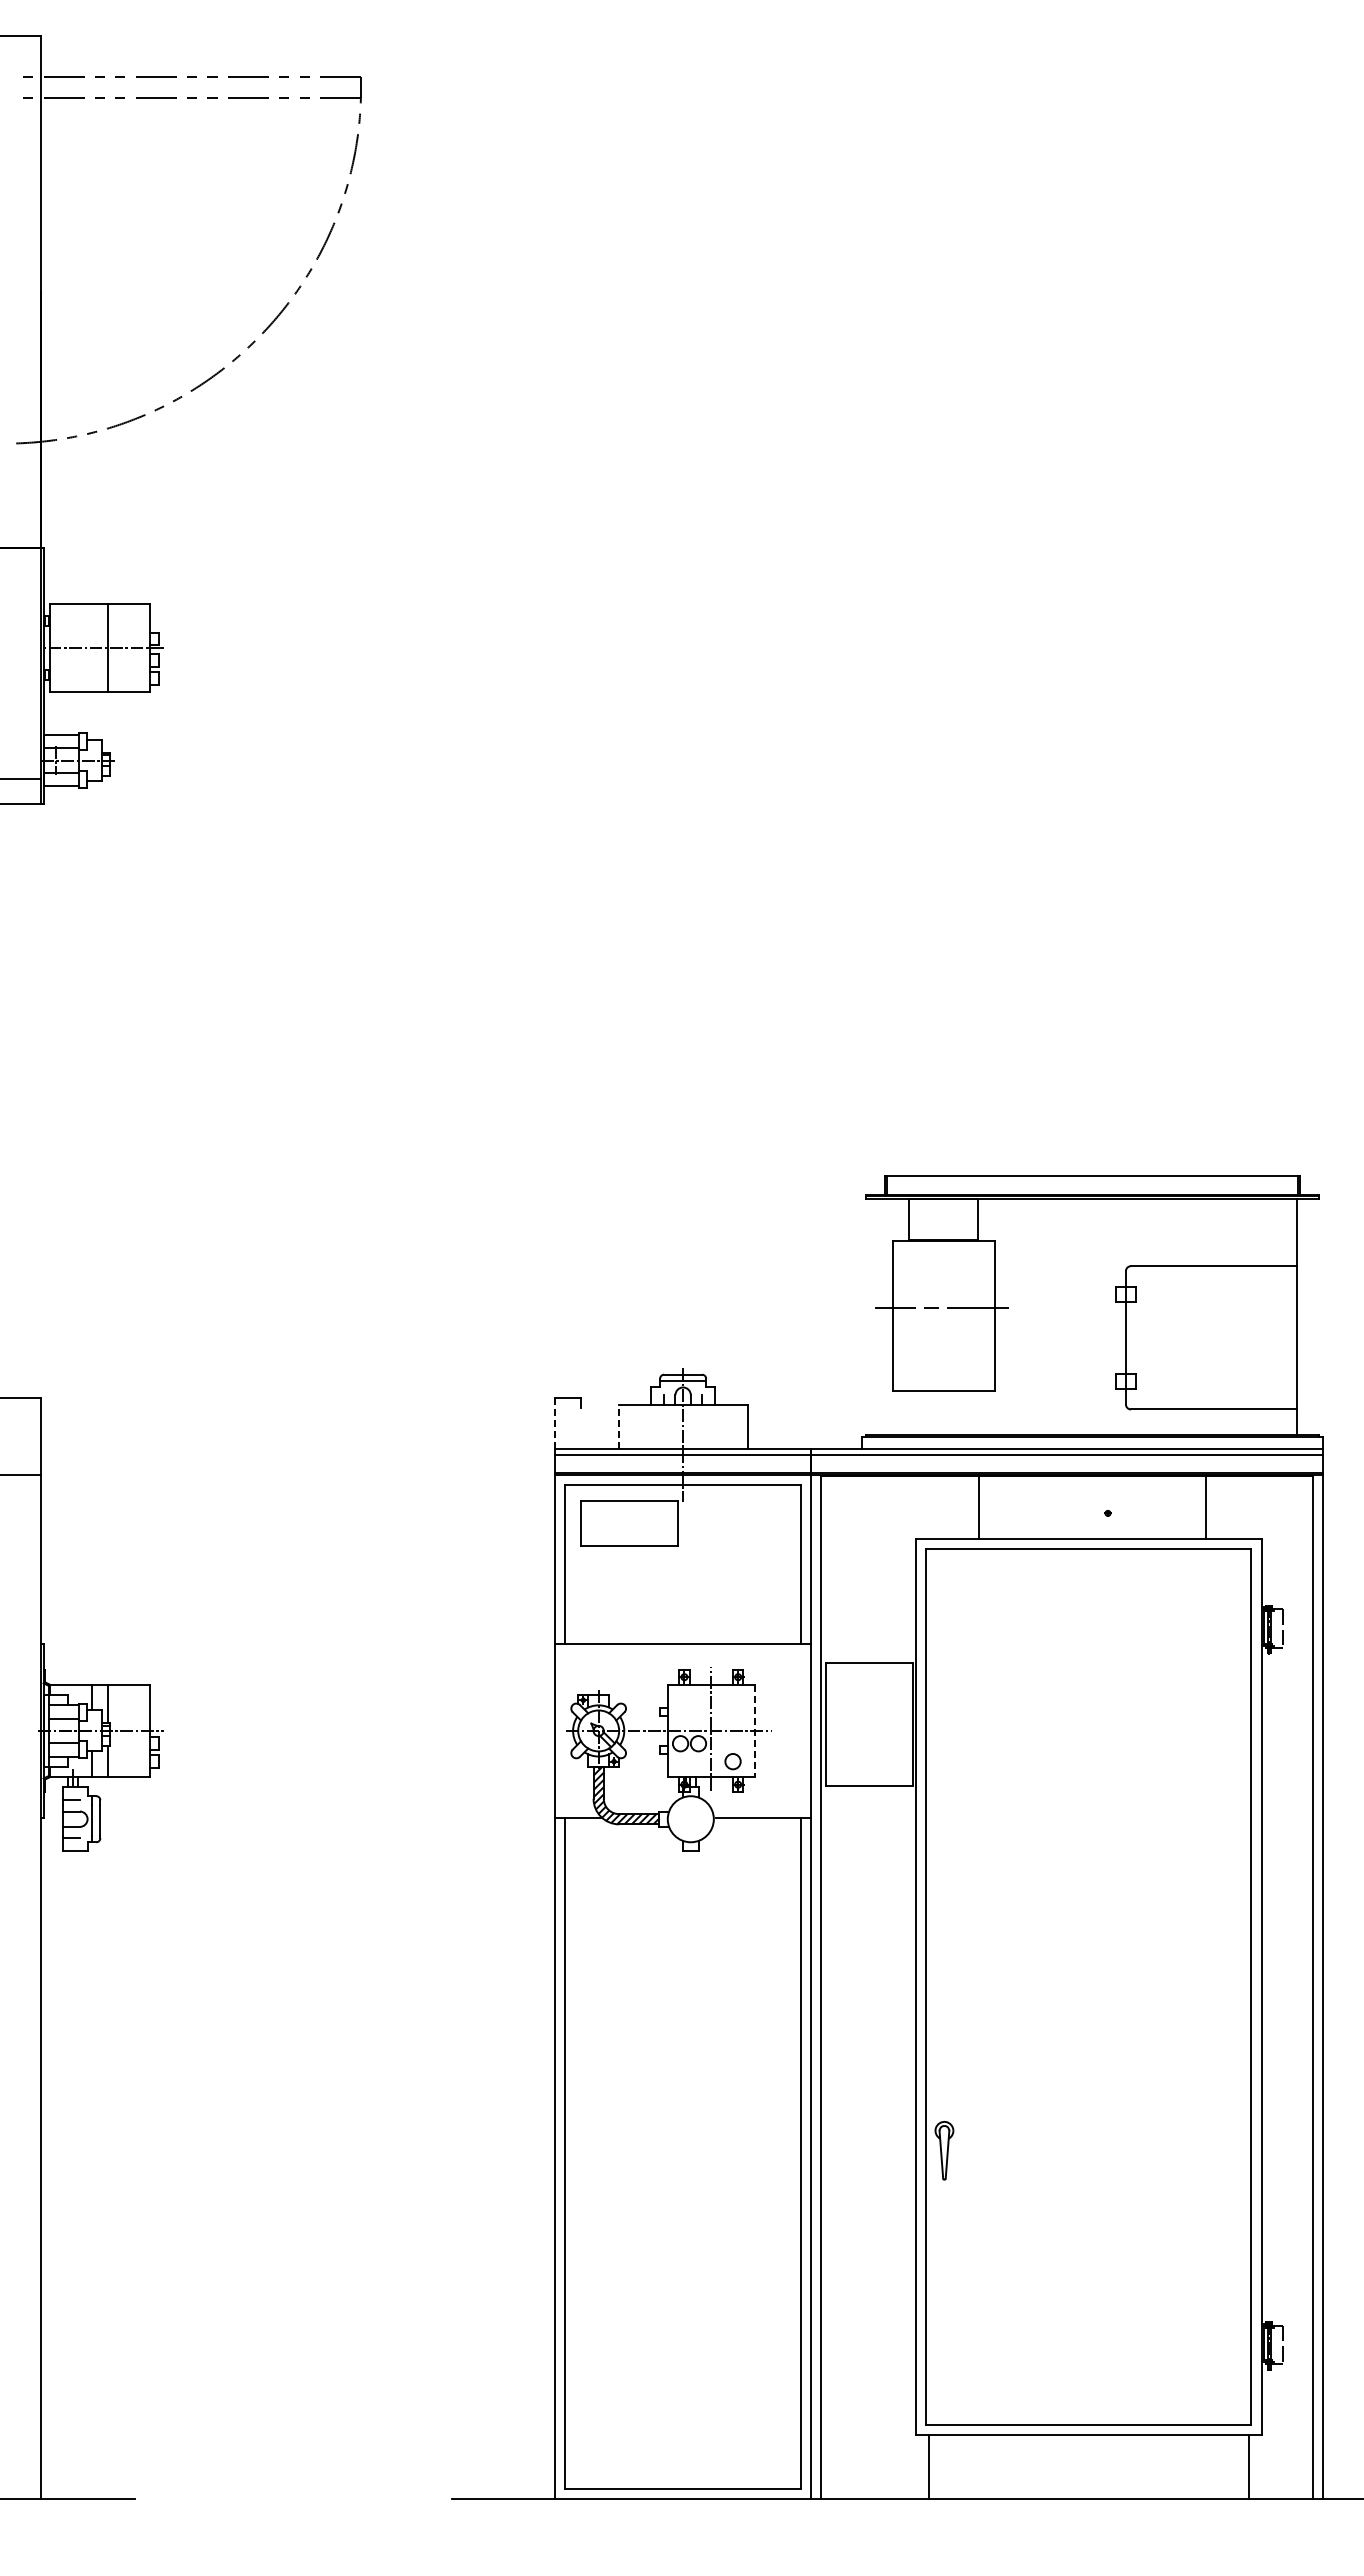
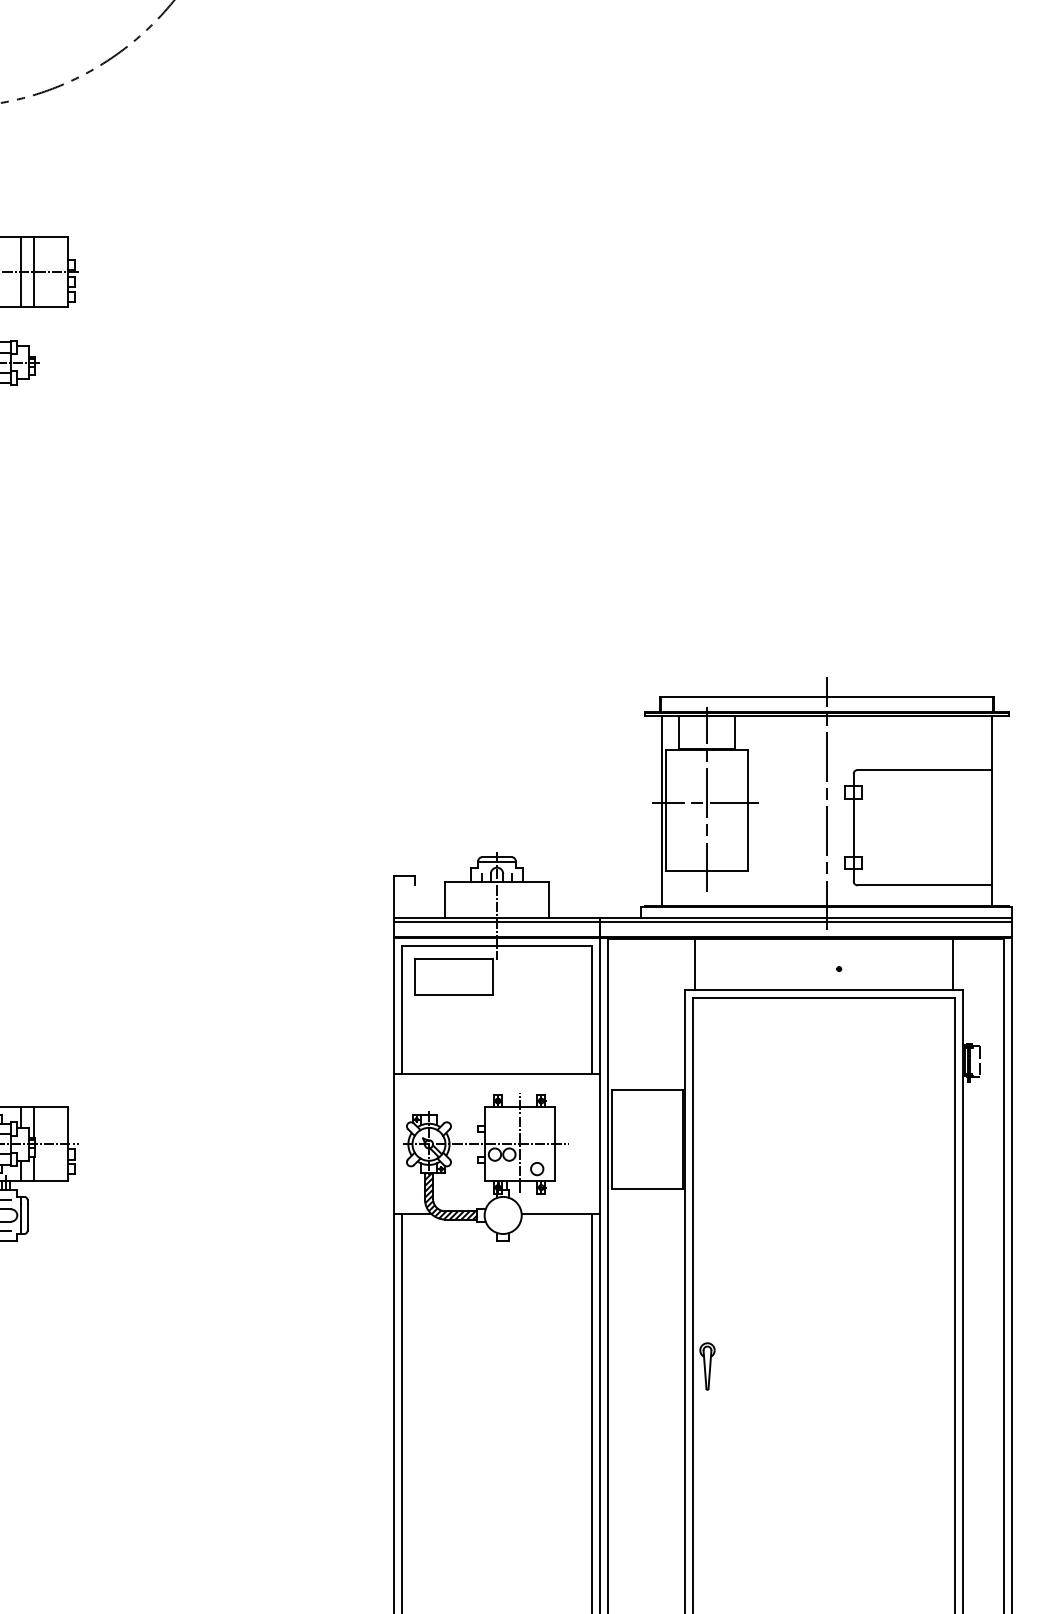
line: (92, 647) -> (21, 271), added
line: (943, 1302) -> (706, 799), added
line: (1092, 1307) -> (826, 803), added
line: (887, 1316) -> (661, 810), added
line: (555, 1423) -> (394, 896), dashed -> solid
line: (618, 1426) -> (444, 899), dashed -> solid
line: (978, 1507) -> (694, 964), moved
line: (1205, 1507) -> (952, 964), moved
line: (754, 1731) -> (554, 1144), dashed -> solid
part: (944, 2150) -> (707, 1366), moved

